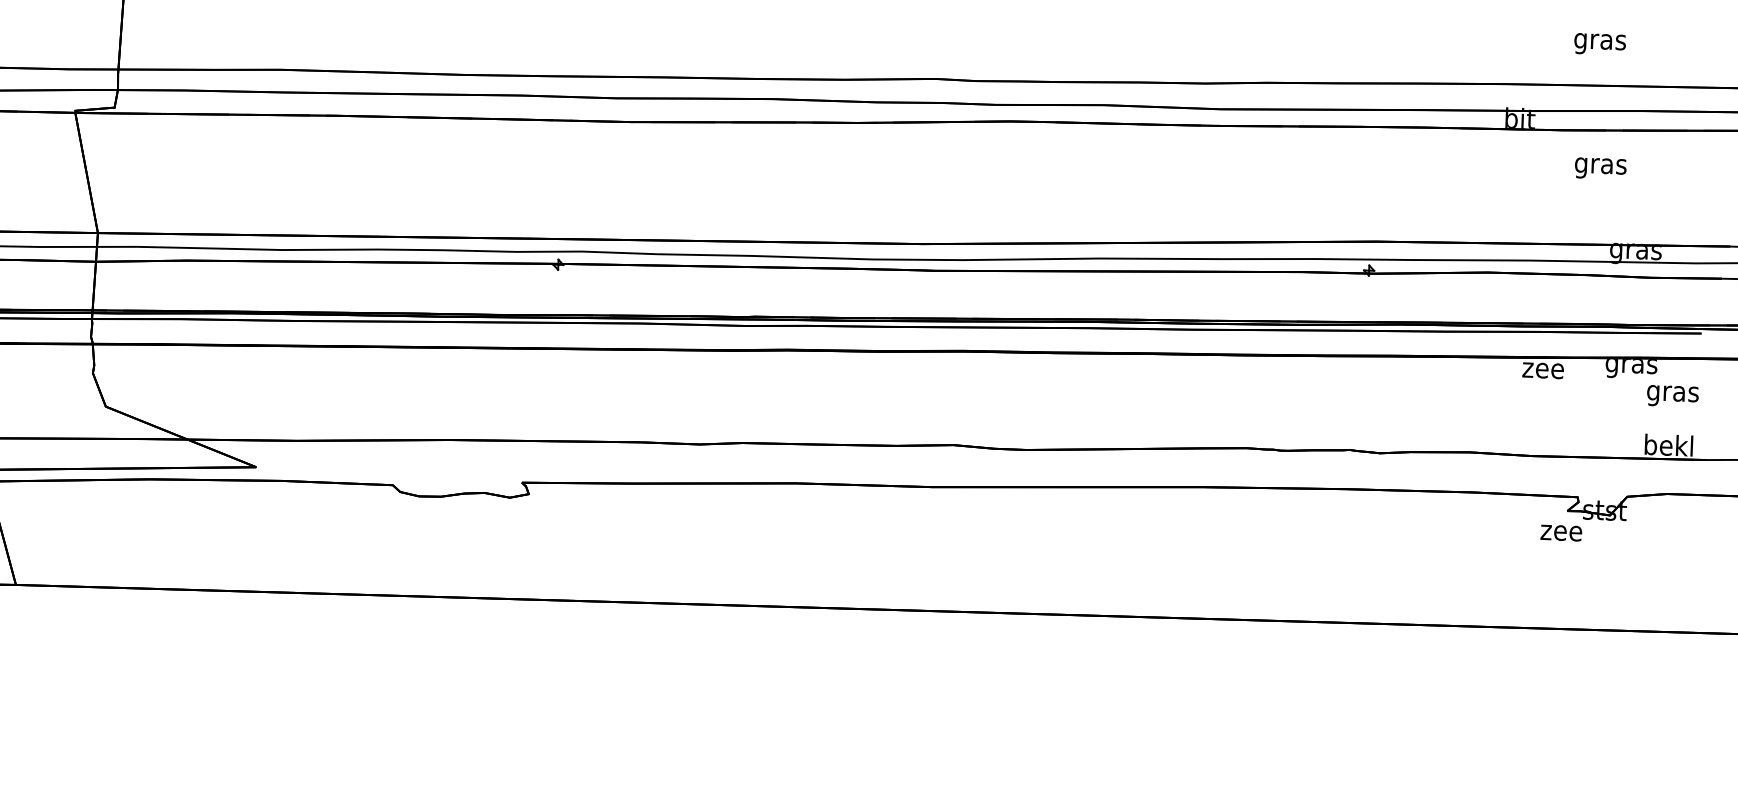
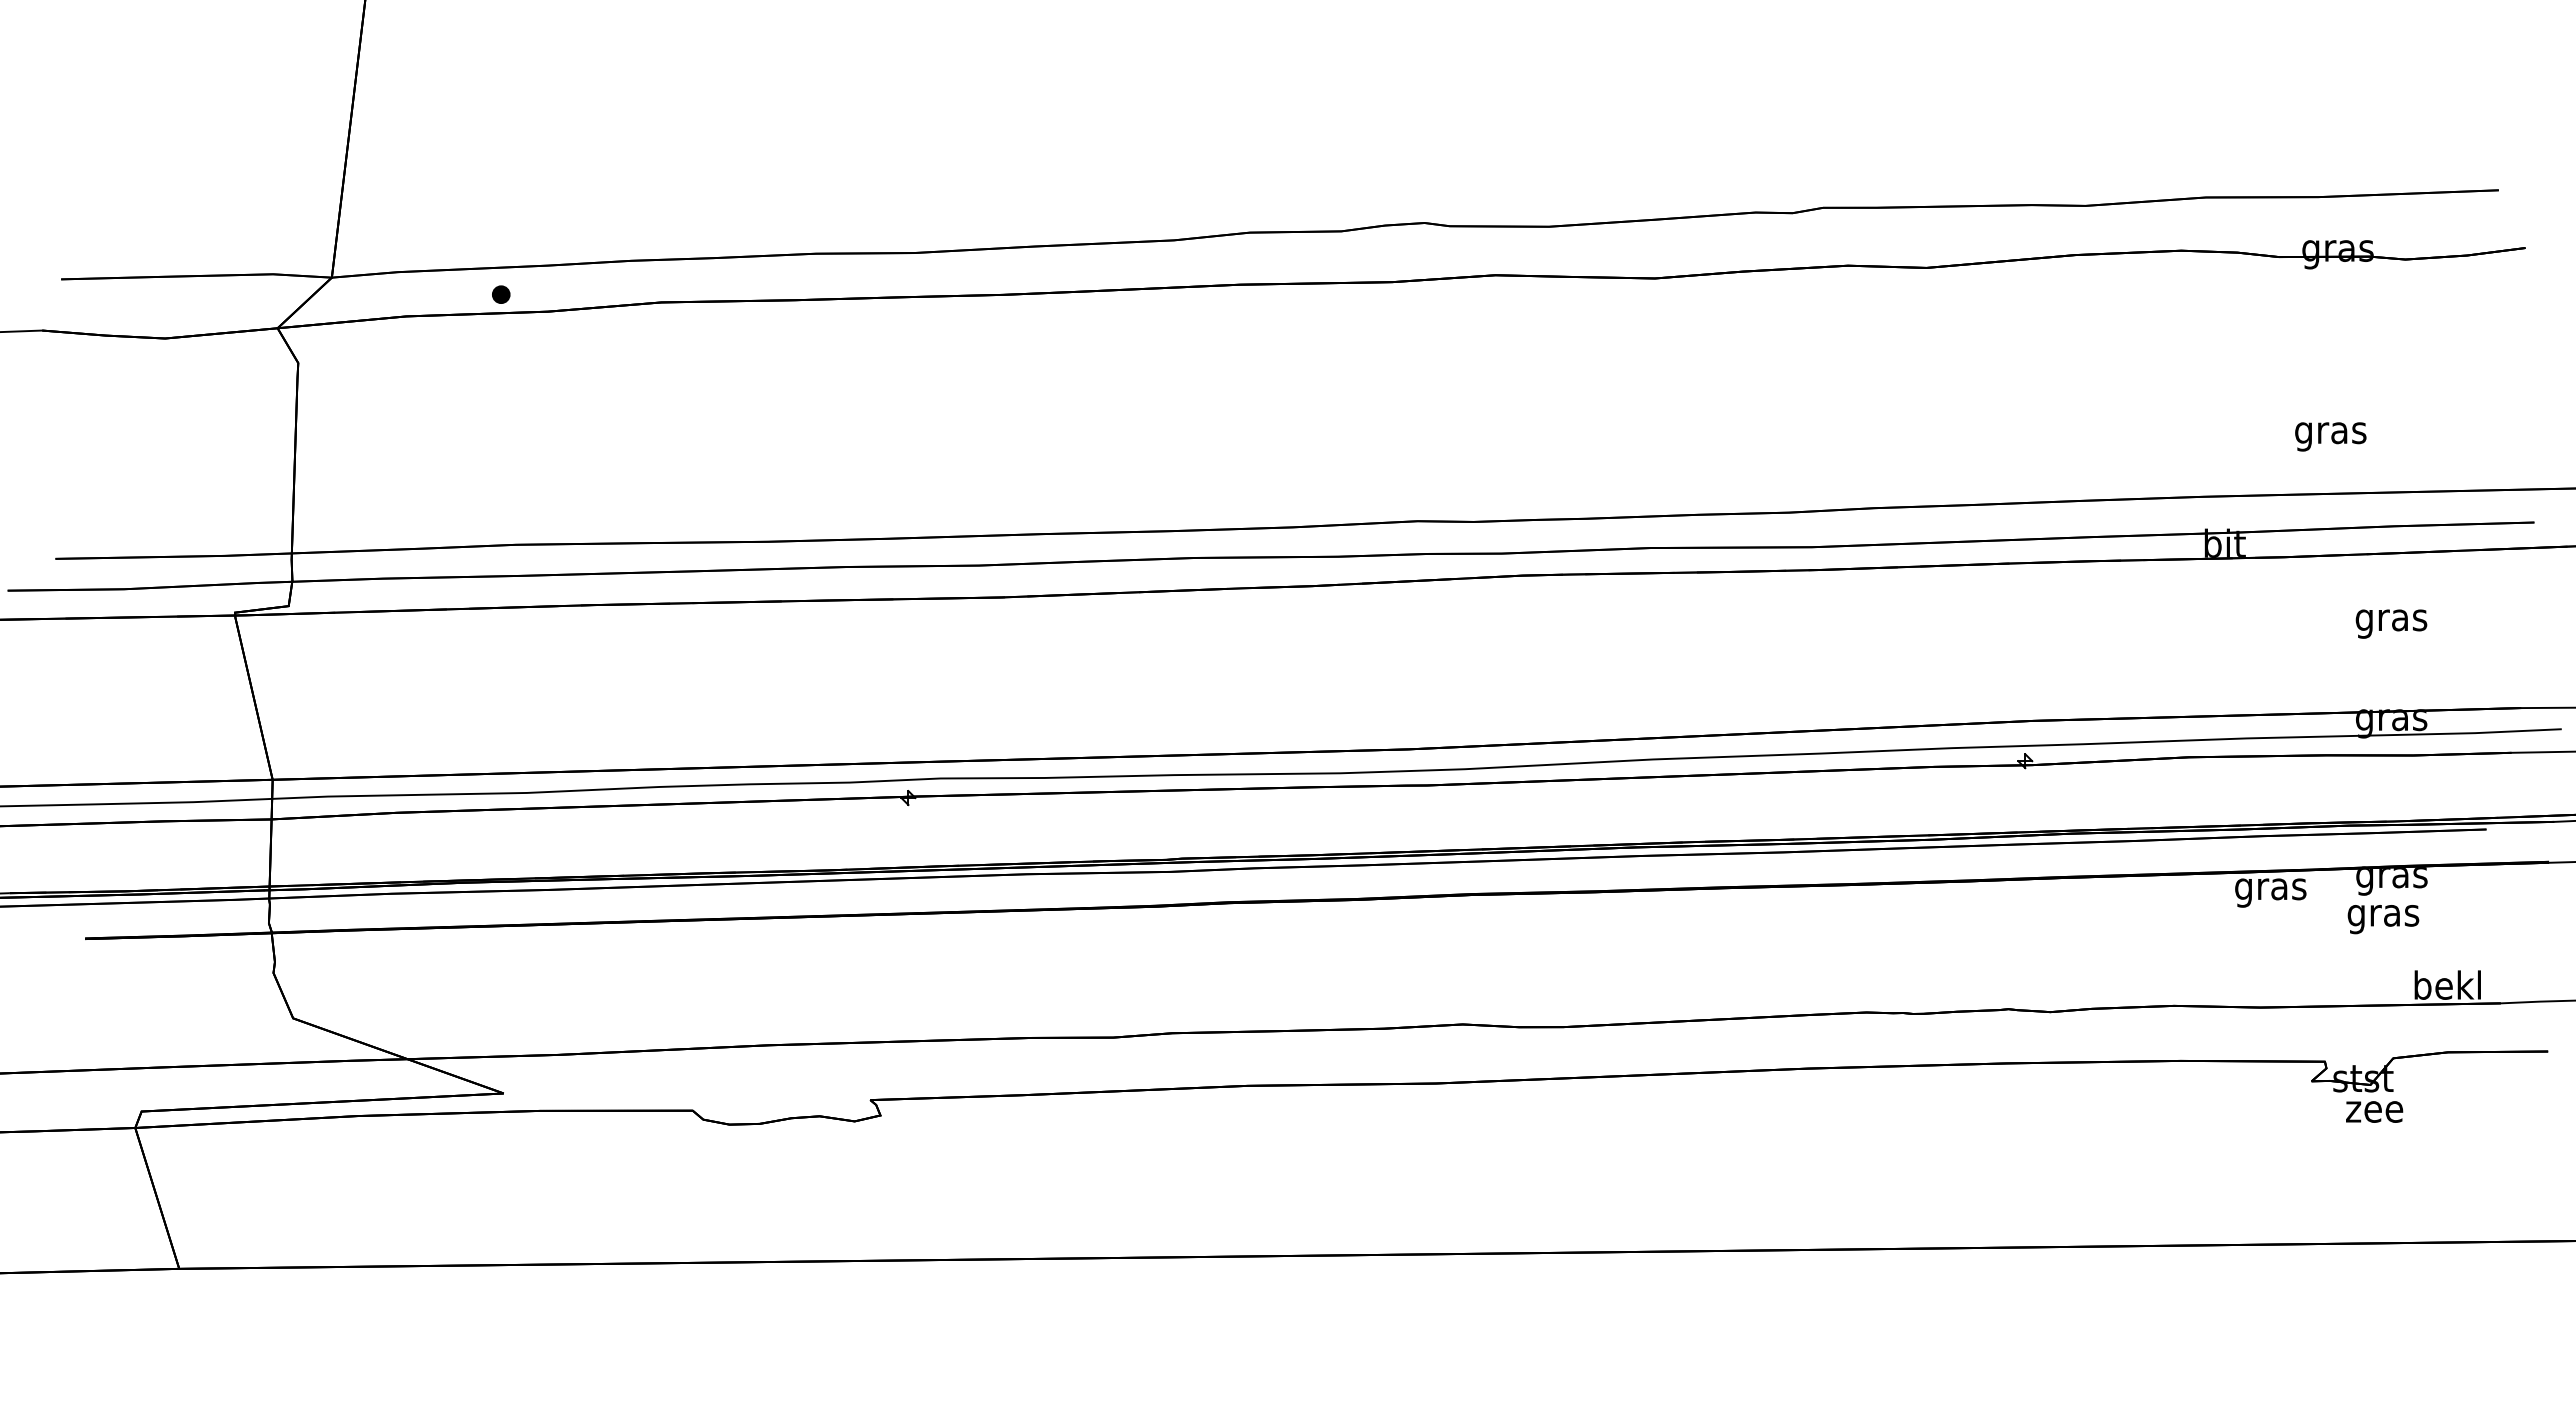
text: (1600, 168) -> (2391, 623), moved
text: (1543, 372) -> (2270, 892), zee -> gras
text: (1672, 396) -> (2383, 919), moved
text: (1561, 532) -> (2374, 1111), moved

